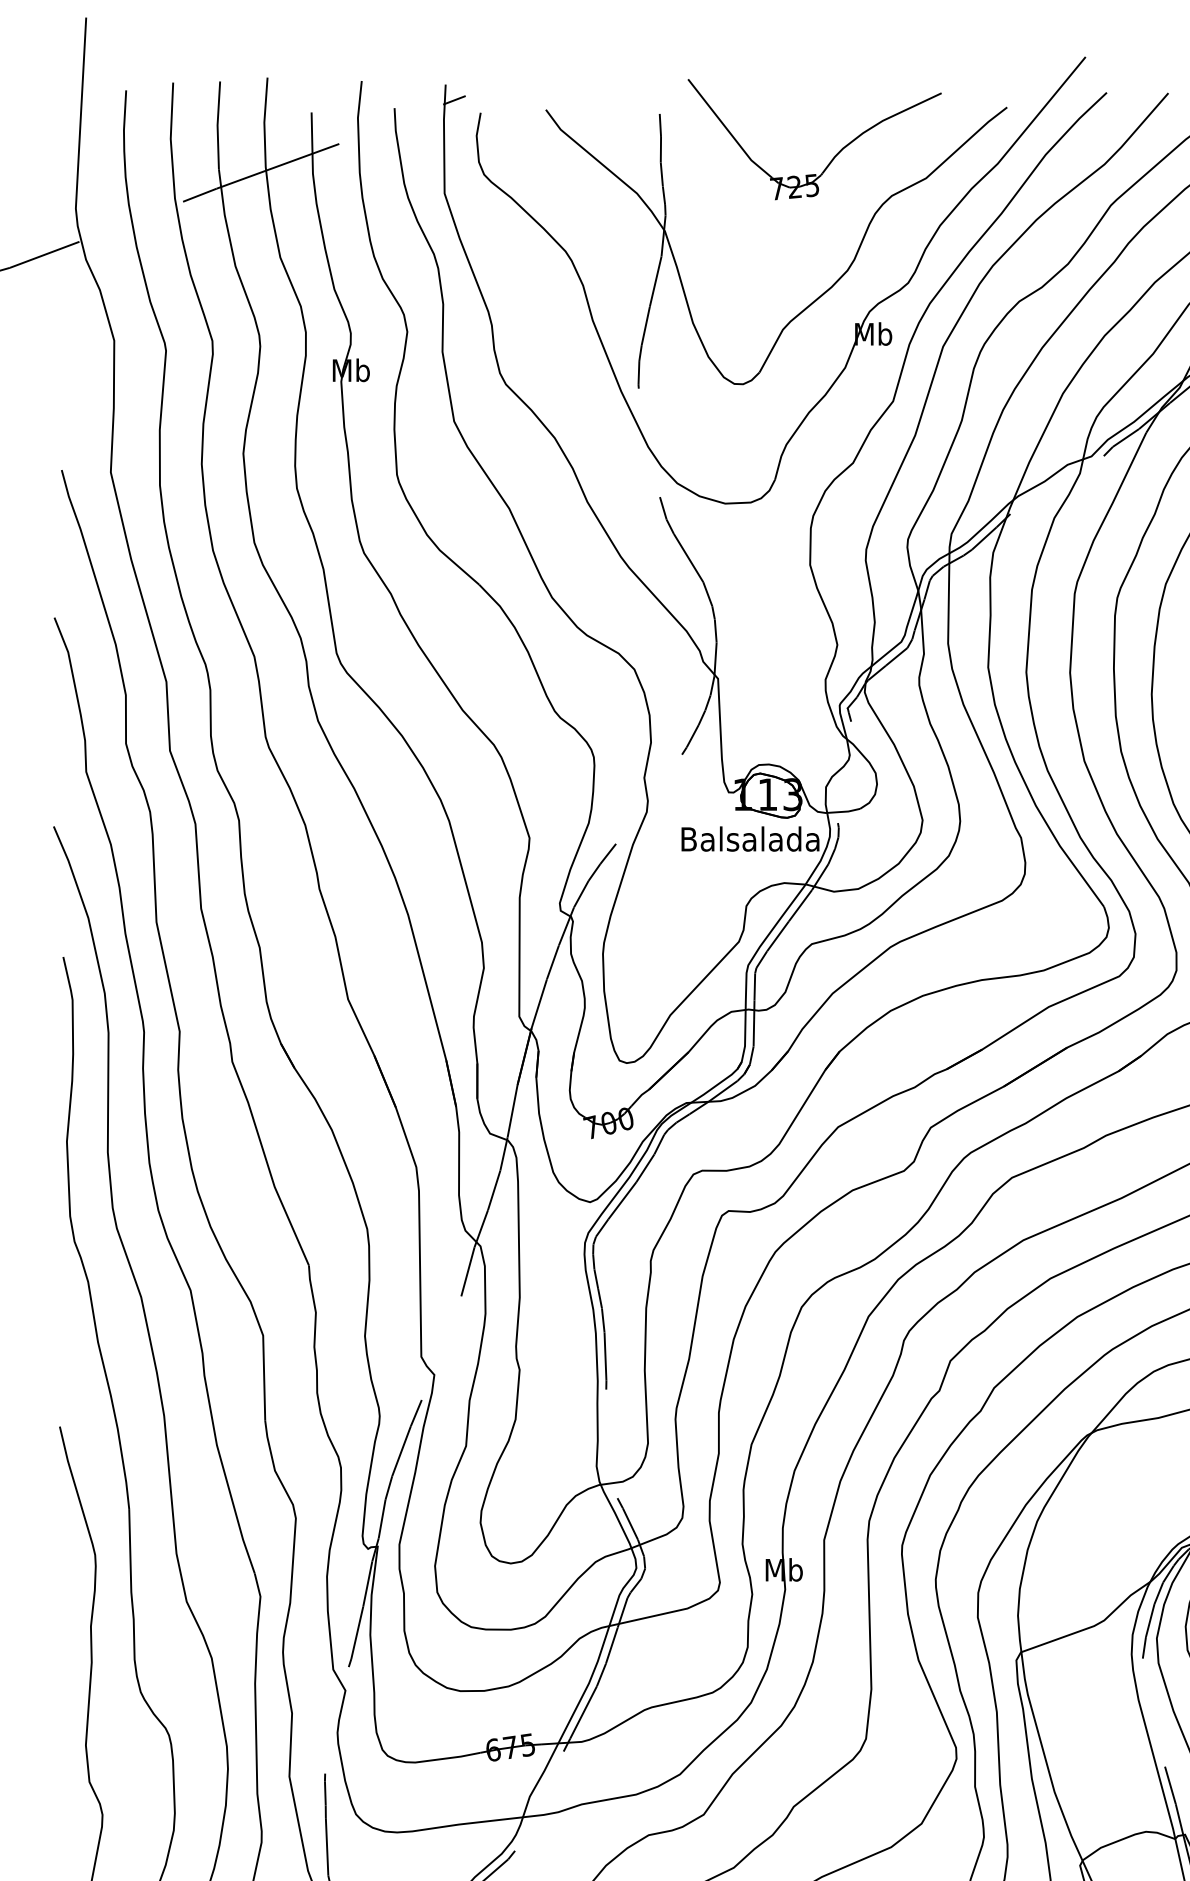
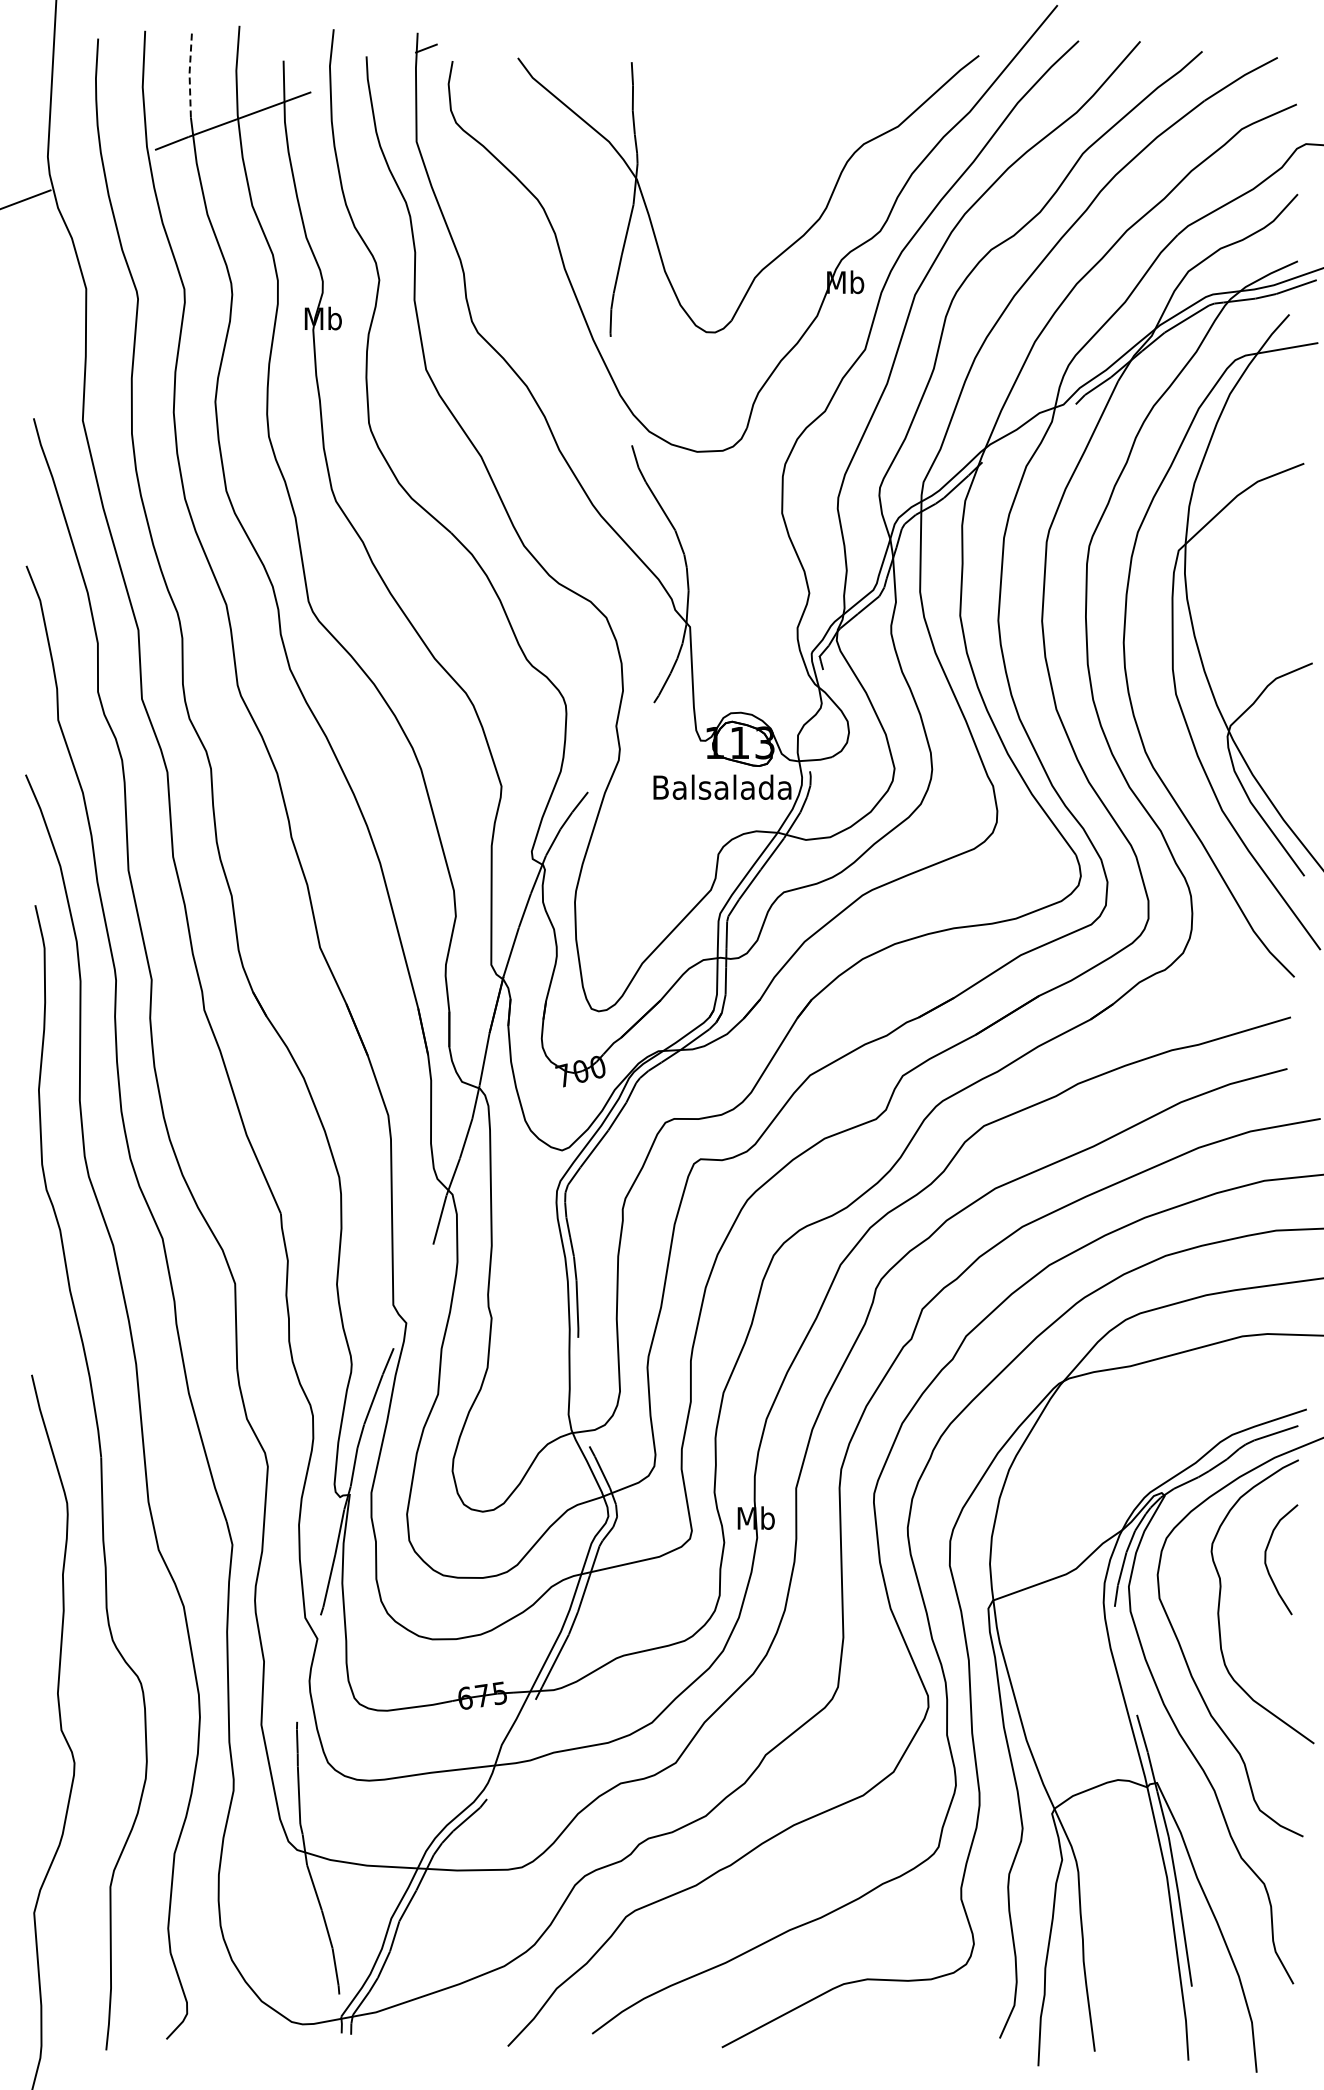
line: (217, 125) -> (189, 73), solid -> dashed
part: (833, 157) -> (805, 105), removed

